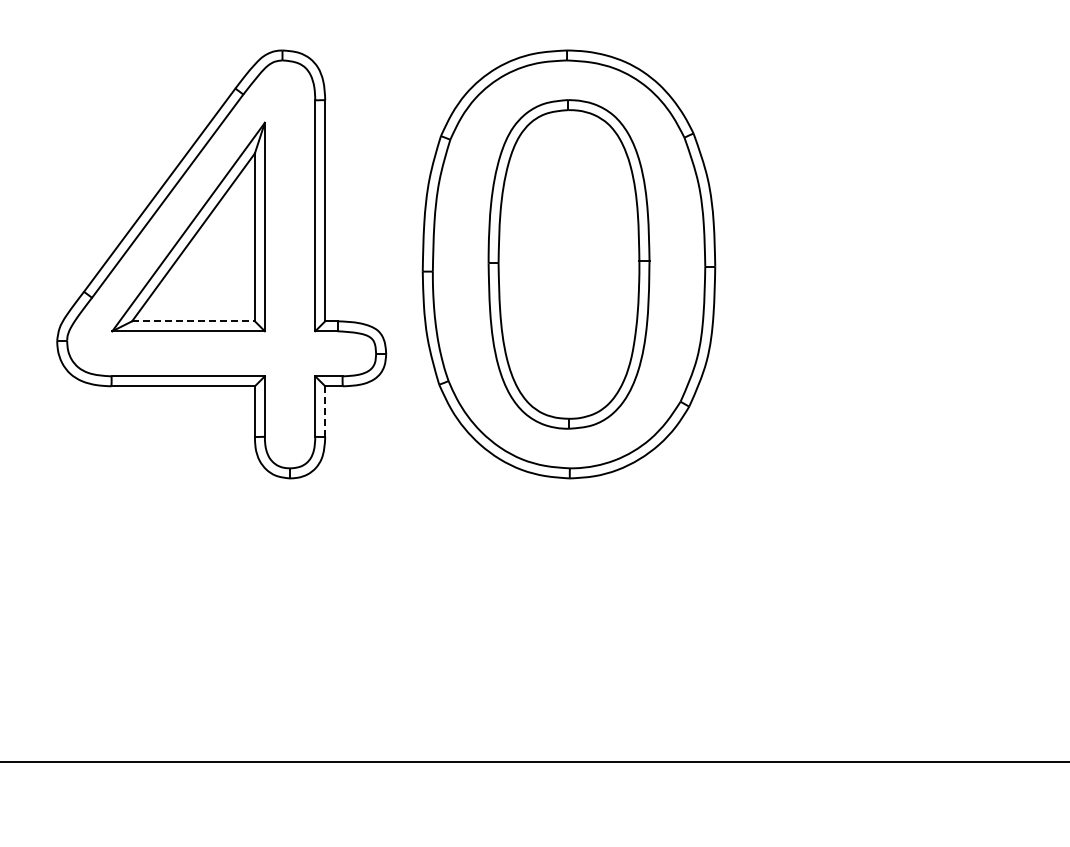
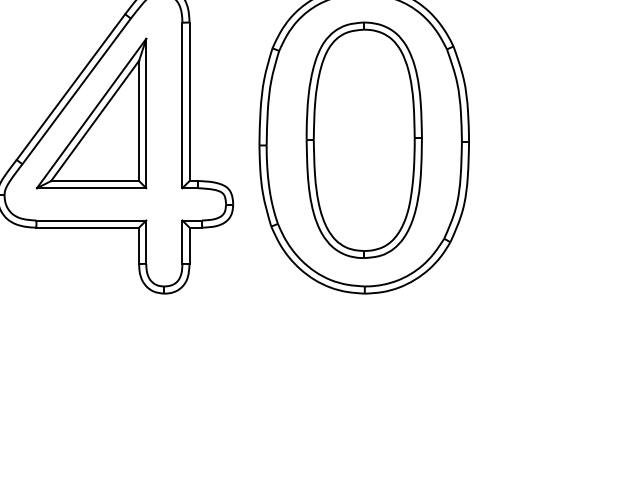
line: (194, 321) -> (95, 181), dashed -> solid
line: (325, 412) -> (189, 246), dashed -> solid

